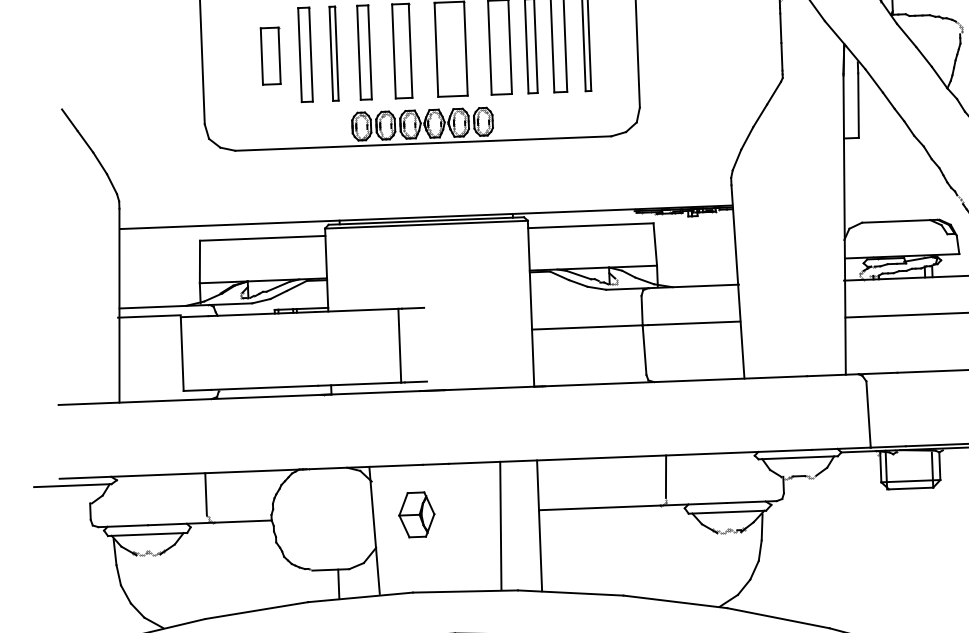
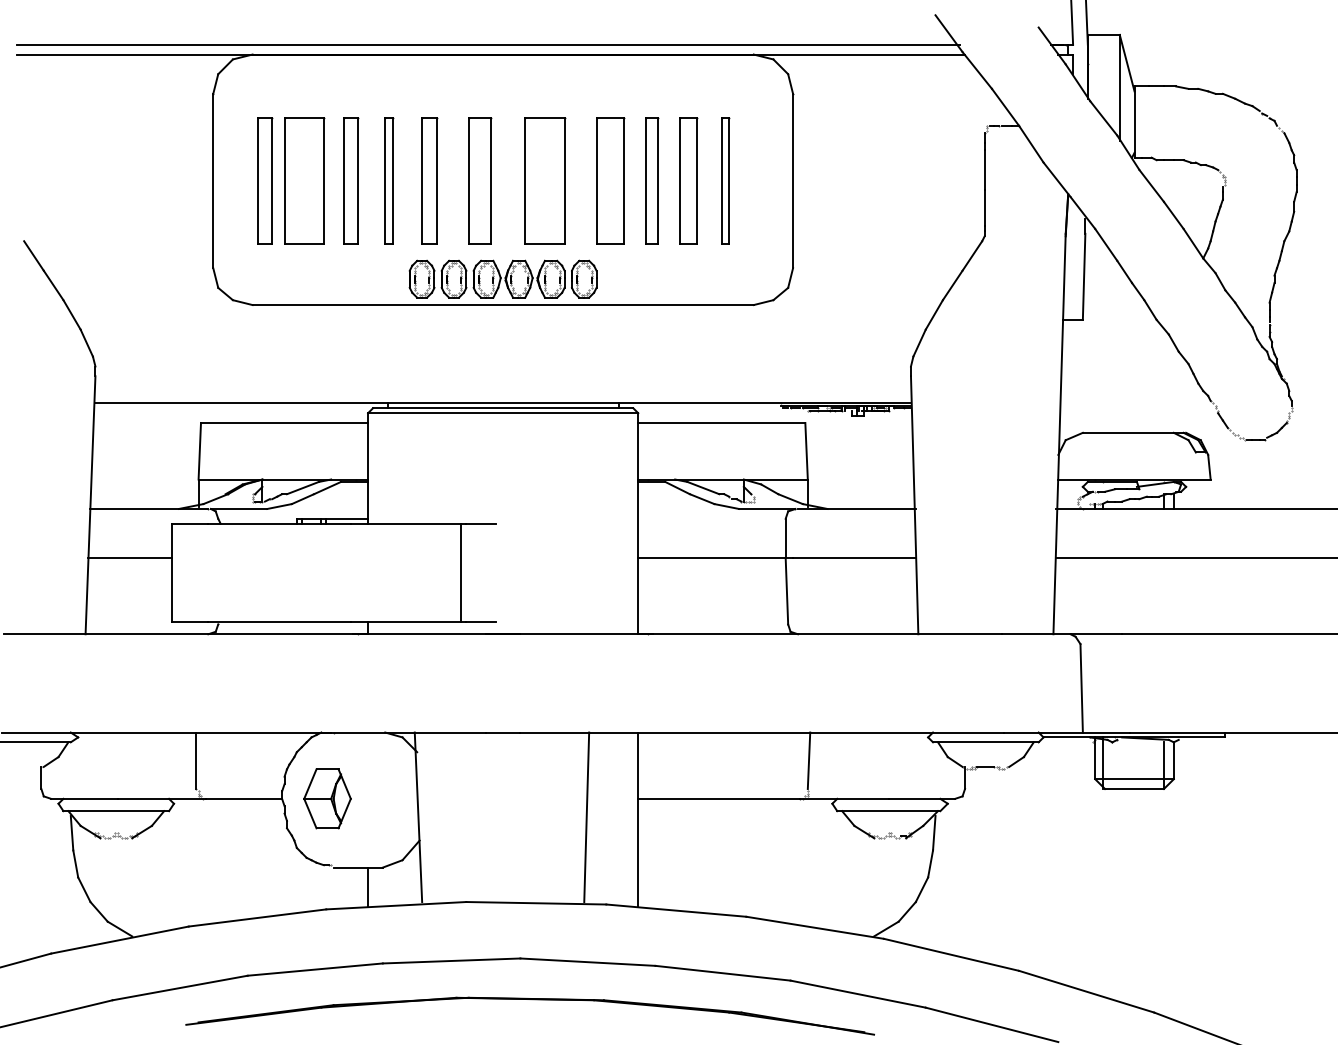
part: (270, 55) -> (304, 180), size x1.67
part: (241, 56) -> (265, 180), added
line: (149, 316) -> (129, 558), moved
part: (416, 514) -> (327, 798), moved

